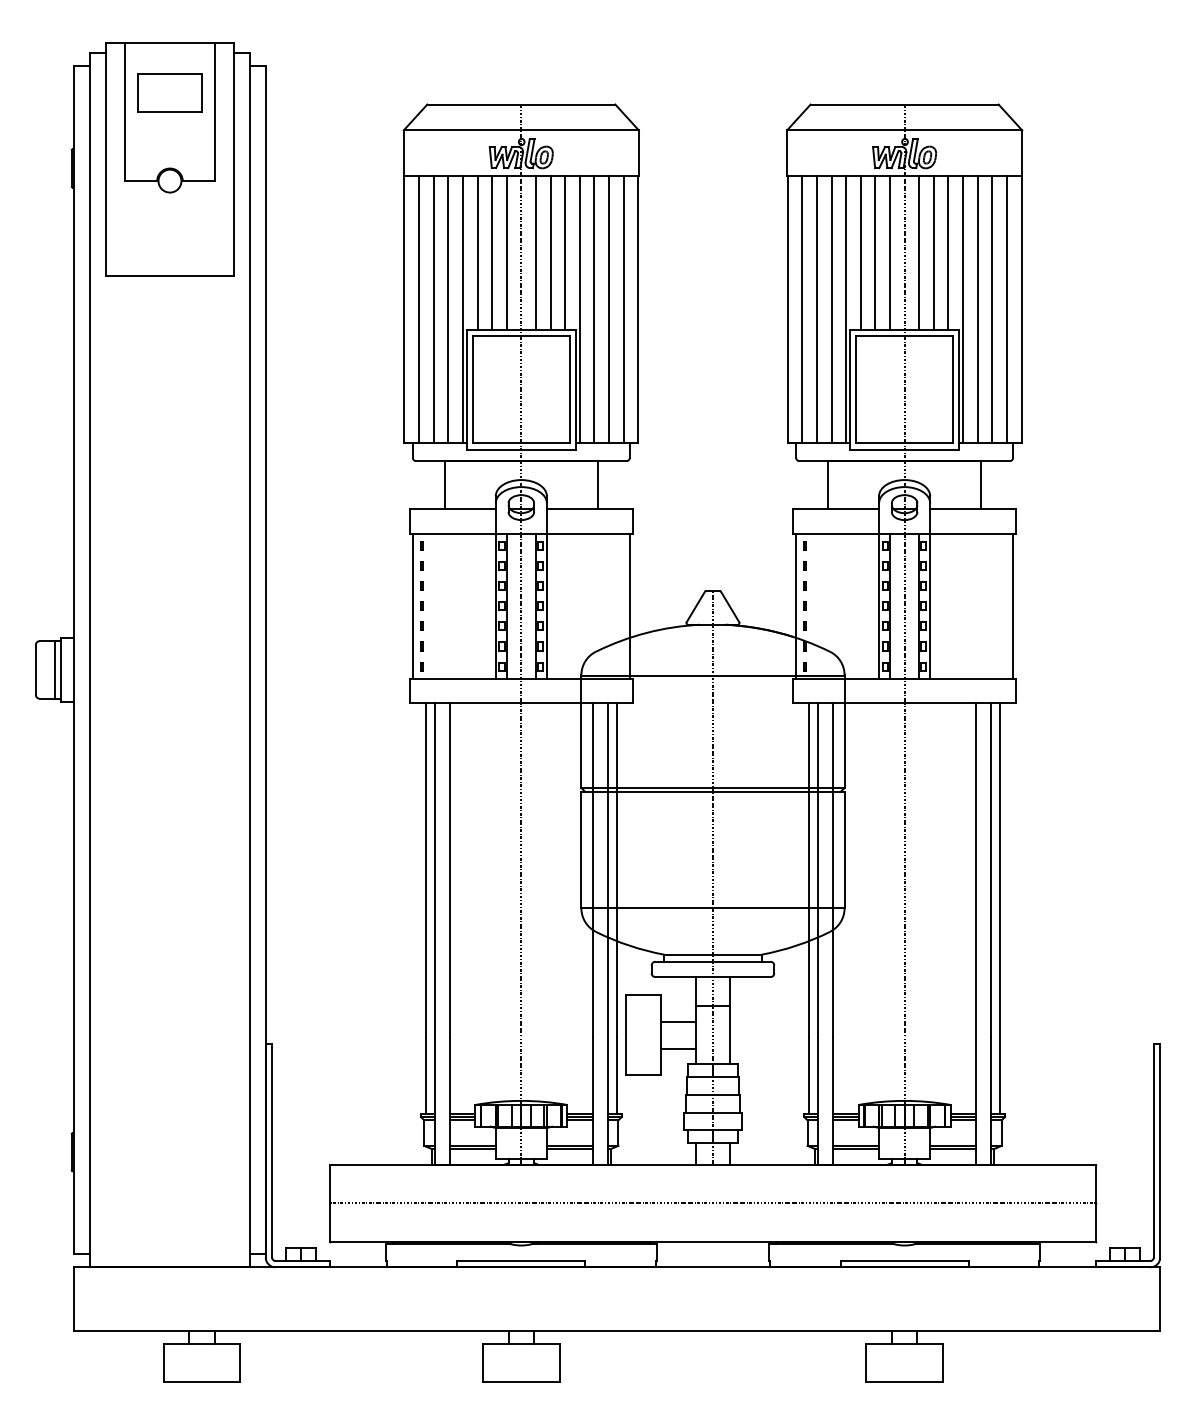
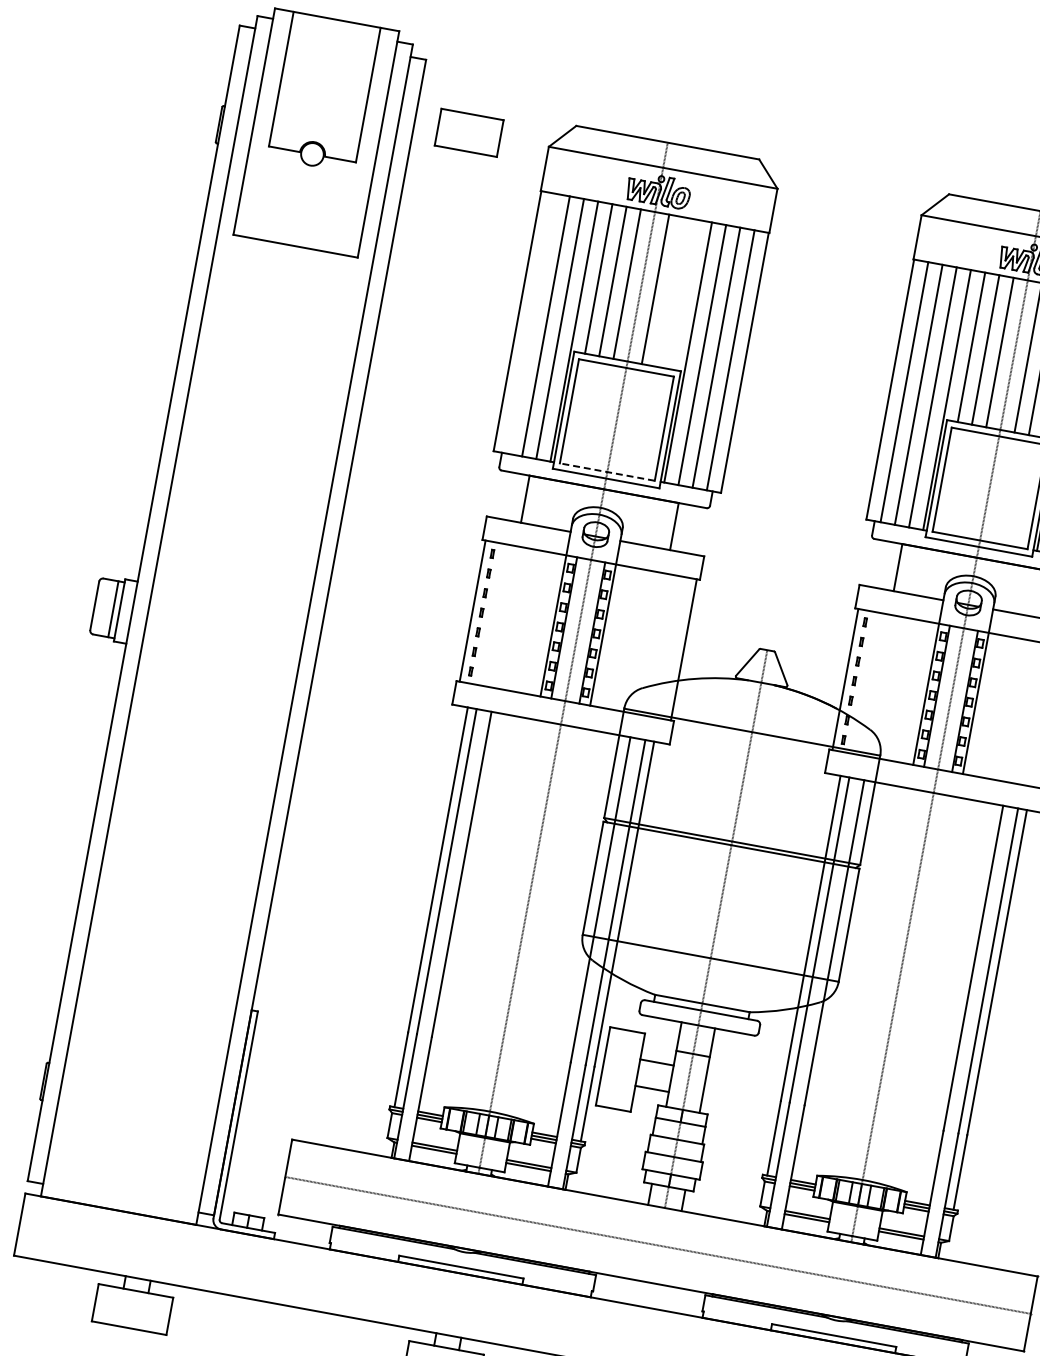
part: (169, 92) -> (468, 132), moved
line: (550, 252) -> (669, 291), removed
line: (565, 252) -> (684, 294), removed
line: (418, 309) -> (531, 323), removed
line: (521, 443) -> (607, 472), solid -> dashed

